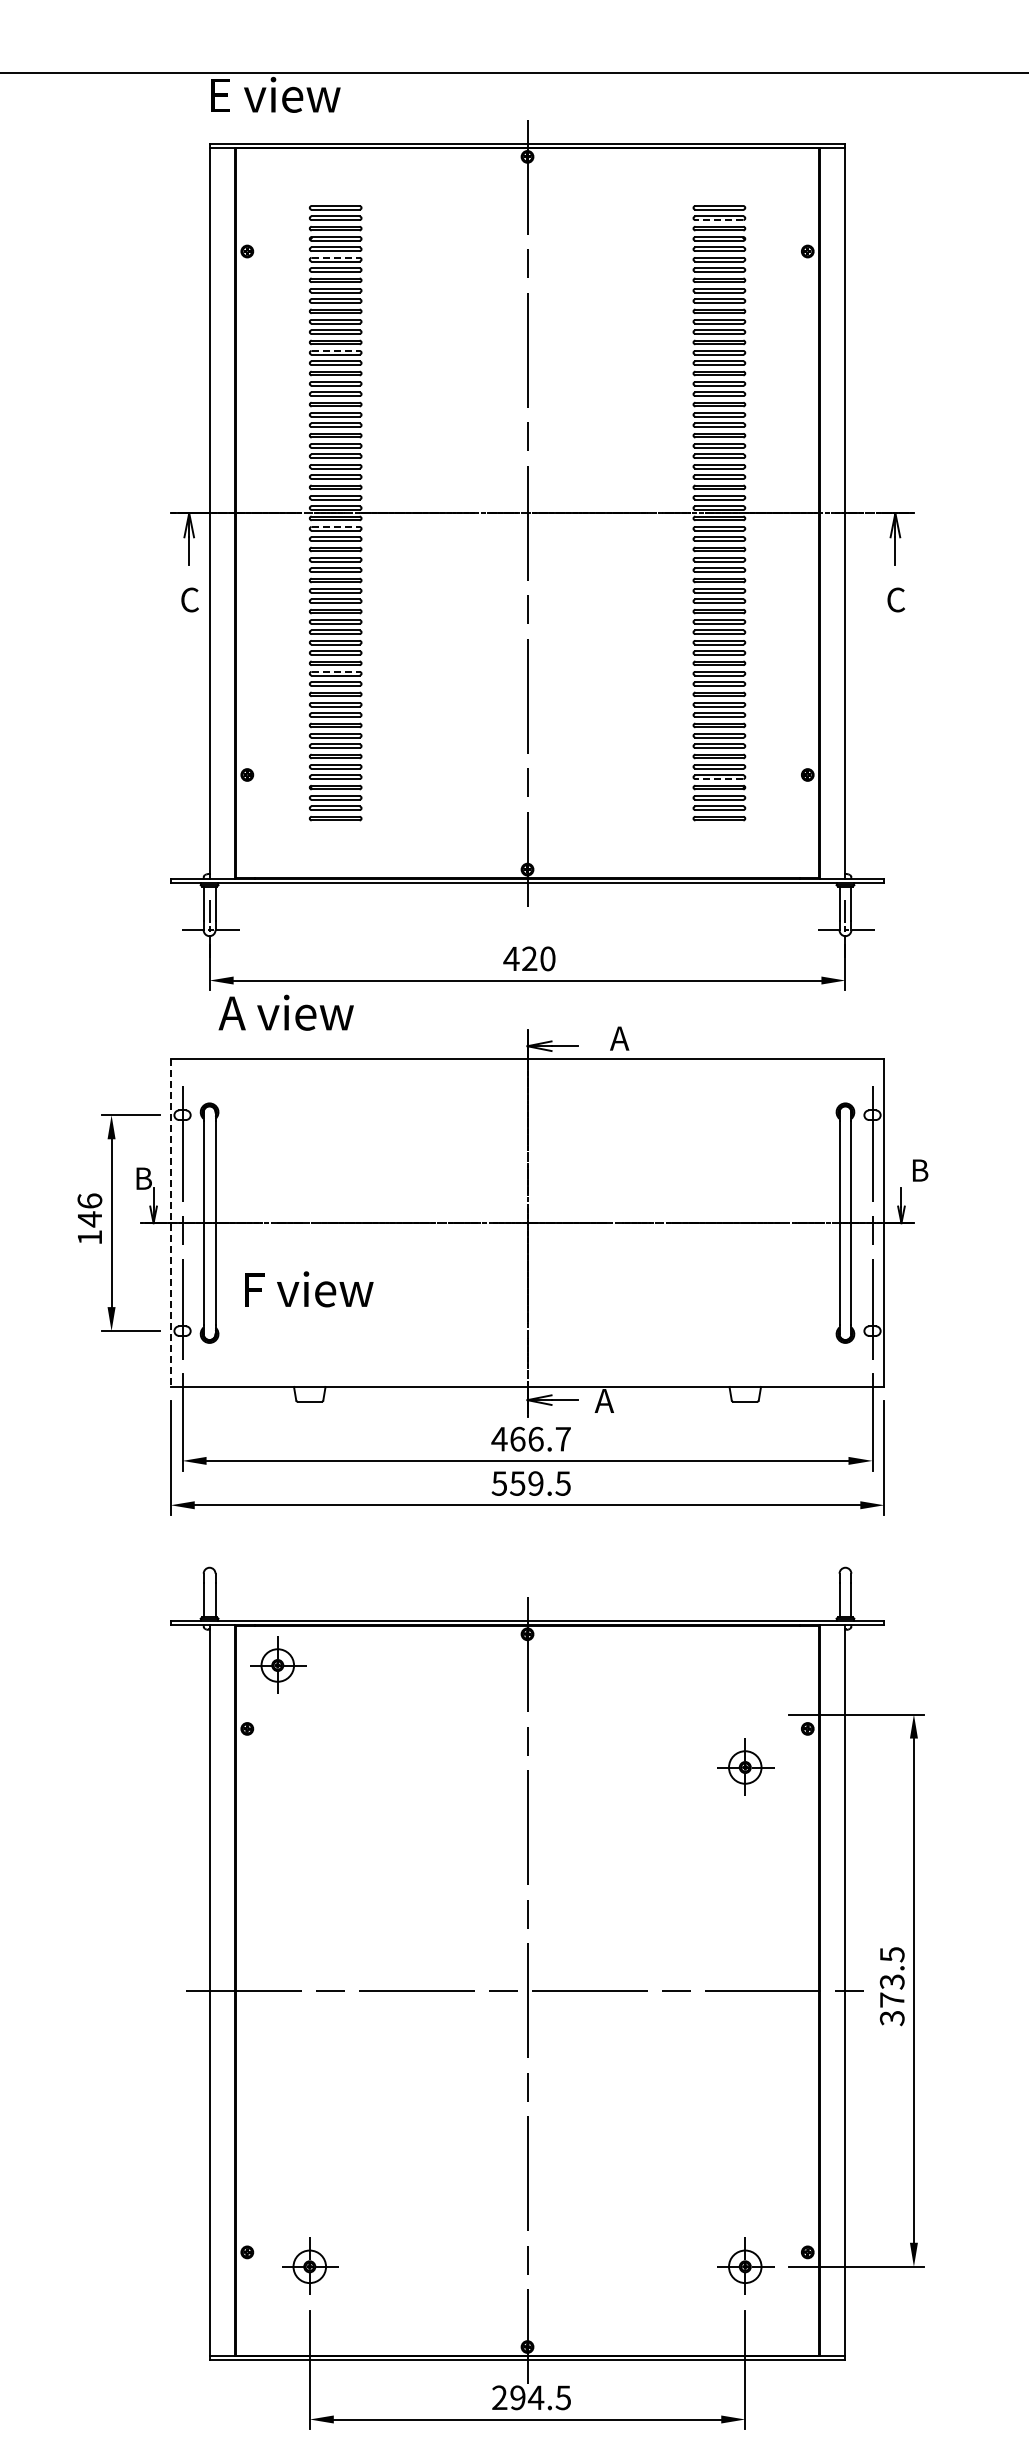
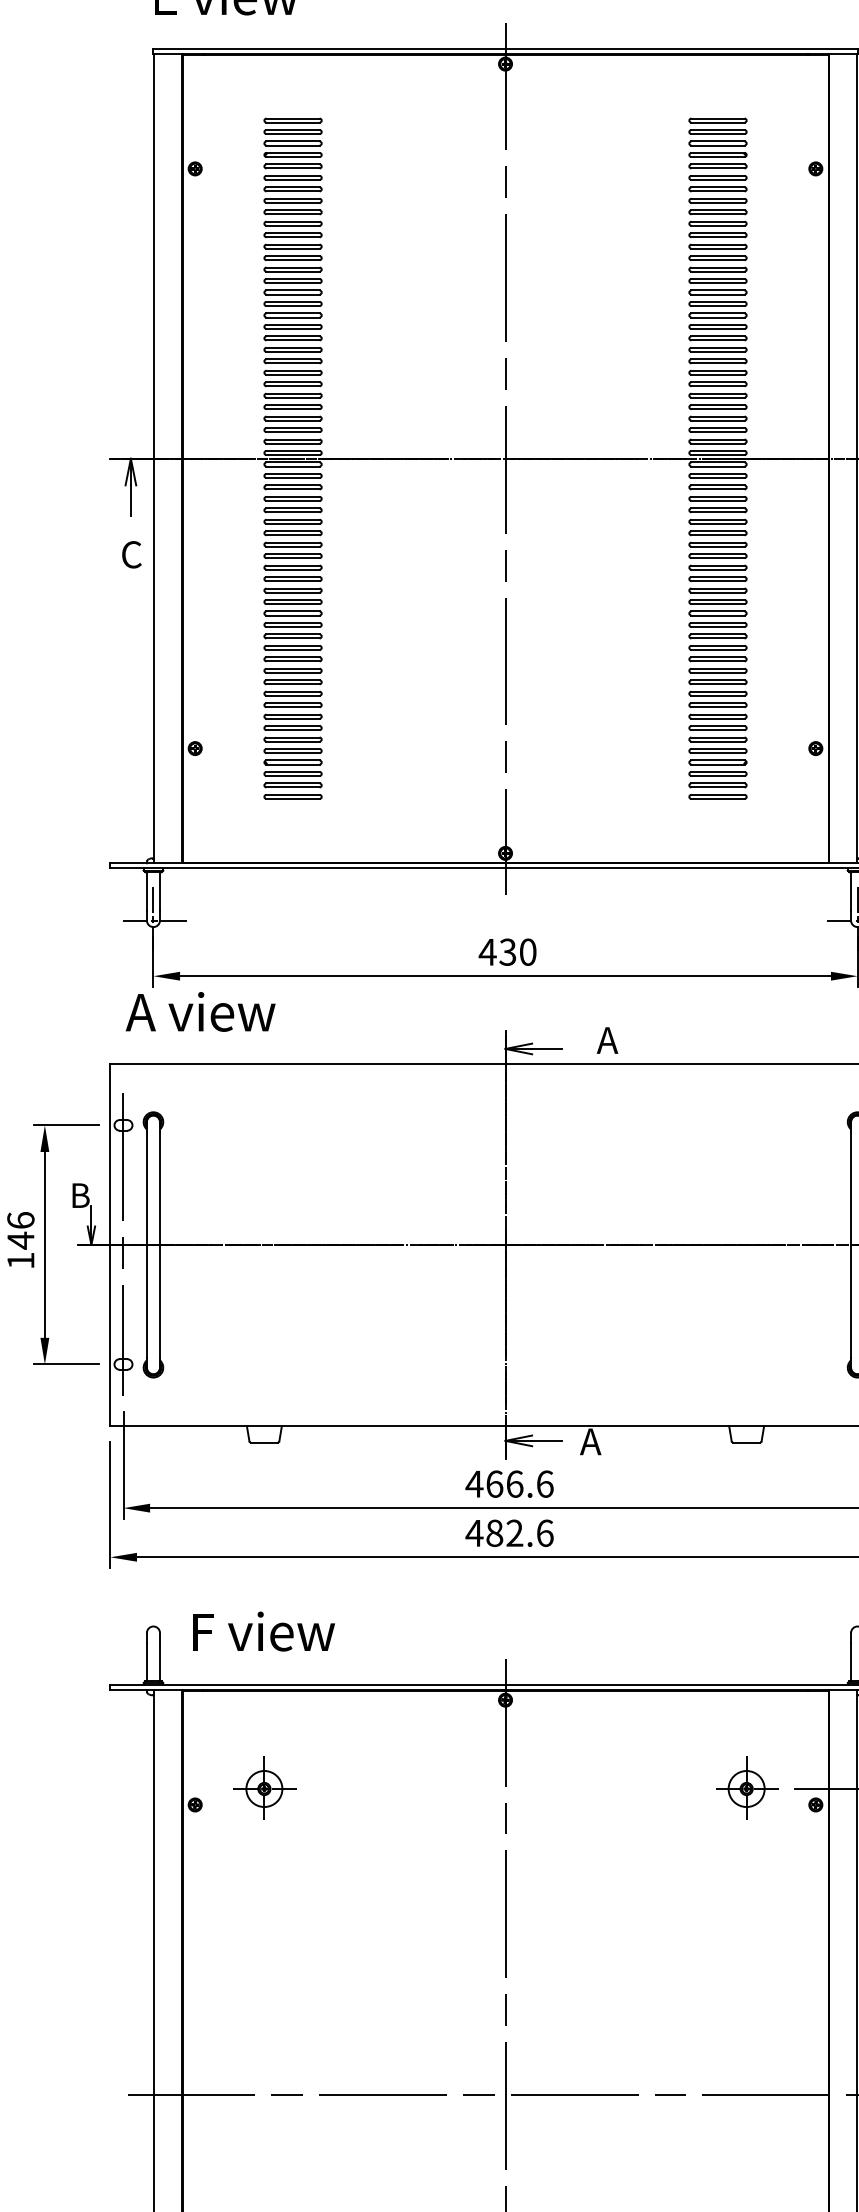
line: (718, 220) -> (717, 134), dashed -> solid
line: (336, 257) -> (293, 175), dashed -> solid
line: (336, 350) -> (293, 278), dashed -> solid
line: (336, 526) -> (293, 473), dashed -> solid
line: (336, 671) -> (293, 633), dashed -> solid
line: (718, 779) -> (717, 753), dashed -> solid
text: (529, 959) -> (507, 952), 420 -> 430
text: (285, 1012) -> (199, 1011), moved
line: (170, 1223) -> (110, 1245), dashed -> solid
text: (309, 1289) -> (264, 1631), moved
text: (563, 1438) -> (545, 1483), 466.7 -> 466.6
text: (530, 1483) -> (508, 1533), 559.5 -> 482.6
part: (278, 1664) -> (265, 1787), moved
part: (745, 1766) -> (746, 1787), moved

